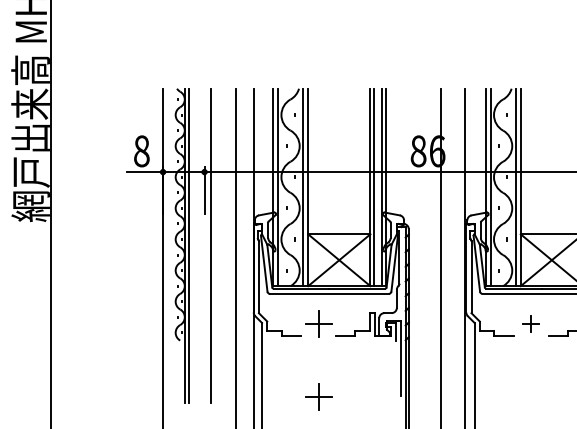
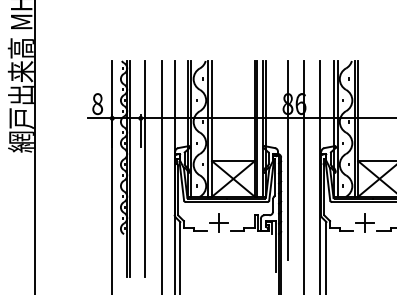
line: (417, 233) -> (287, 160), added
part: (529, 323) -> (364, 222), size x1.67
part: (317, 396) -> (218, 272), removed

